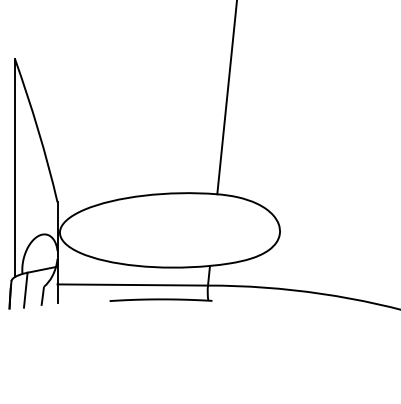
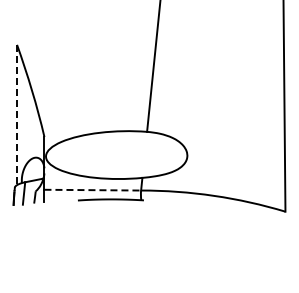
line: (15, 168) -> (17, 115), solid -> dashed
line: (133, 285) -> (93, 190), solid -> dashed

